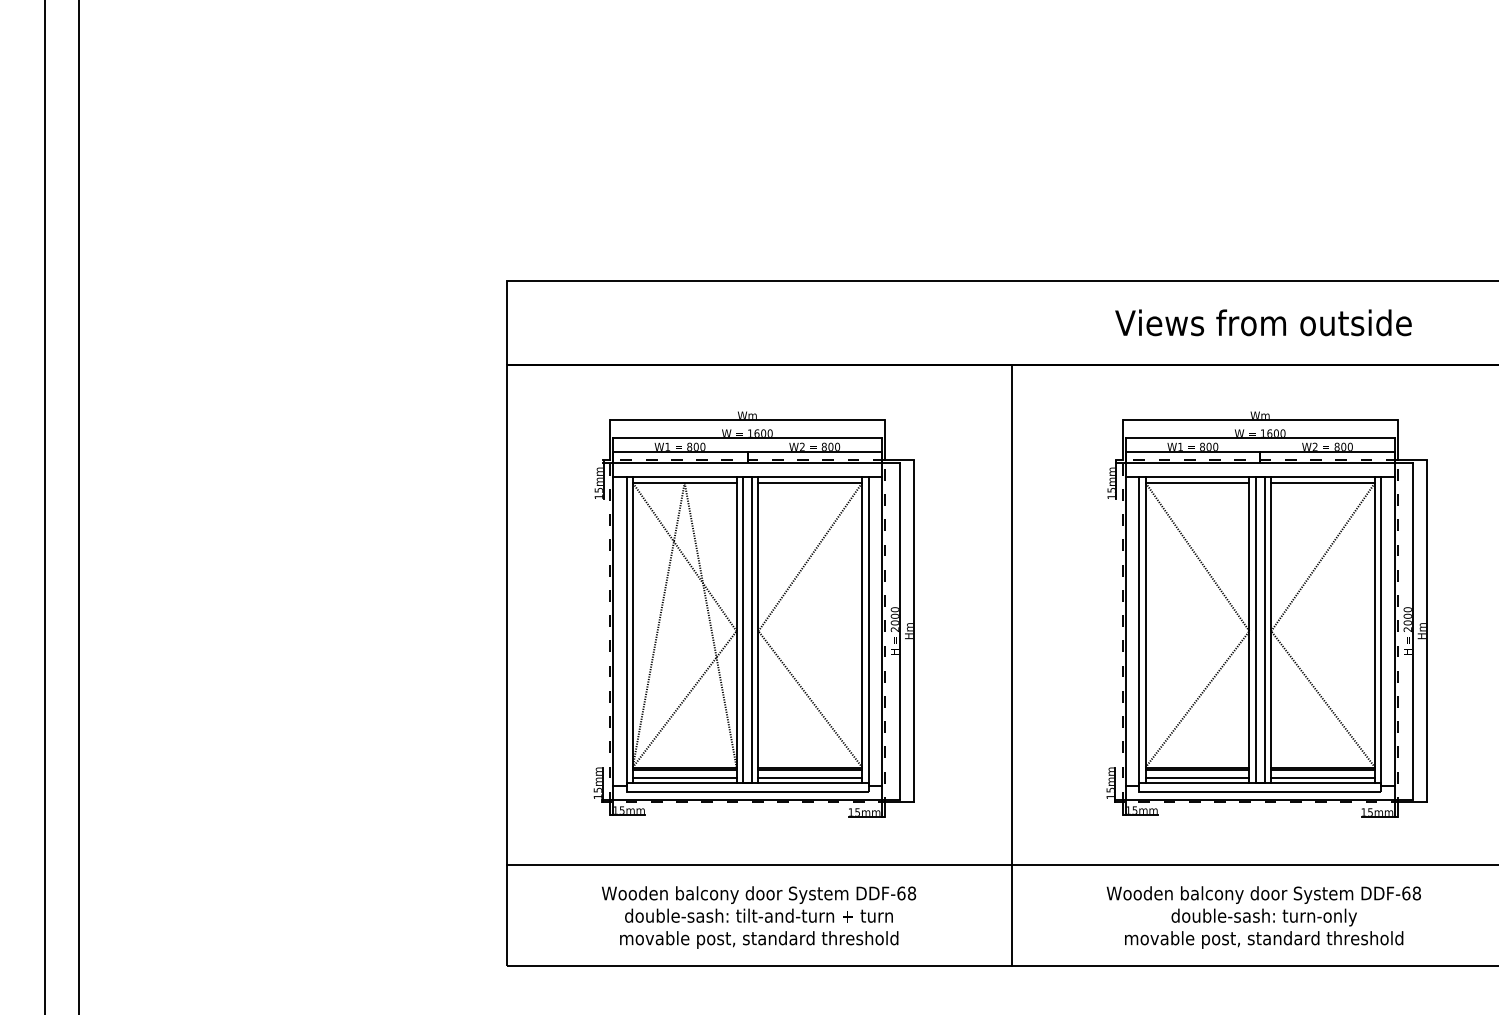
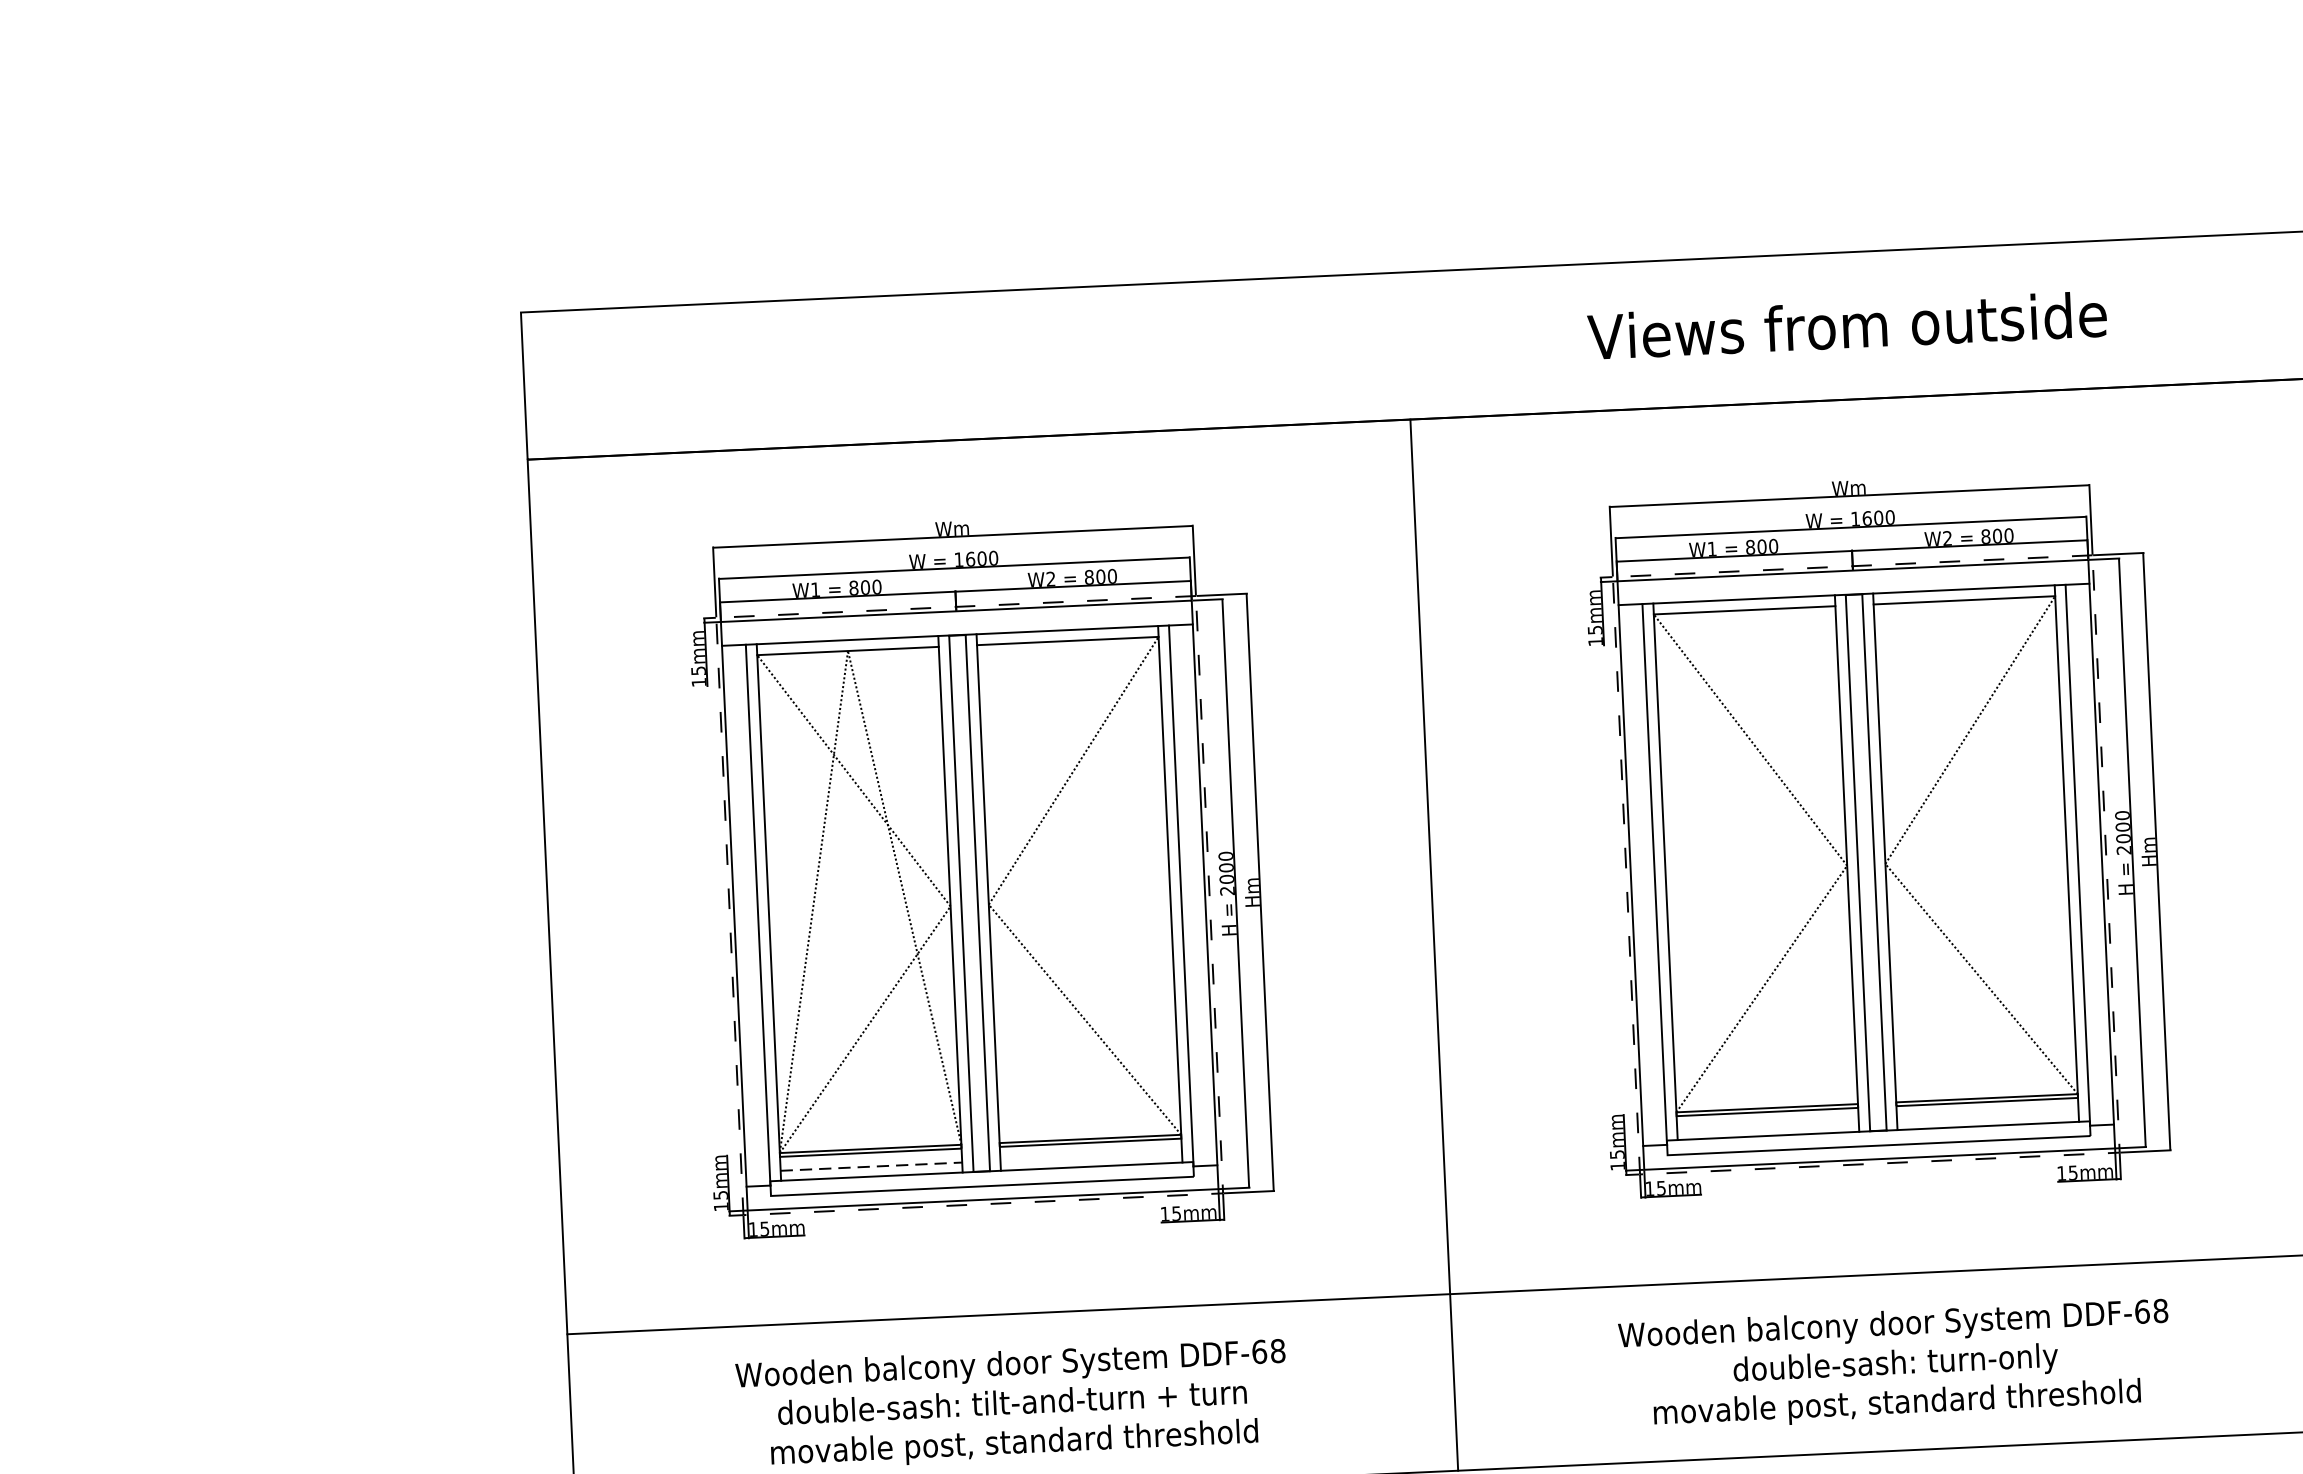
line: (684, 777) -> (871, 1166), solid -> dashed
line: (810, 777) -> (1091, 1156), removed
line: (1197, 777) -> (1768, 1125), removed
line: (1323, 777) -> (1988, 1115), removed

